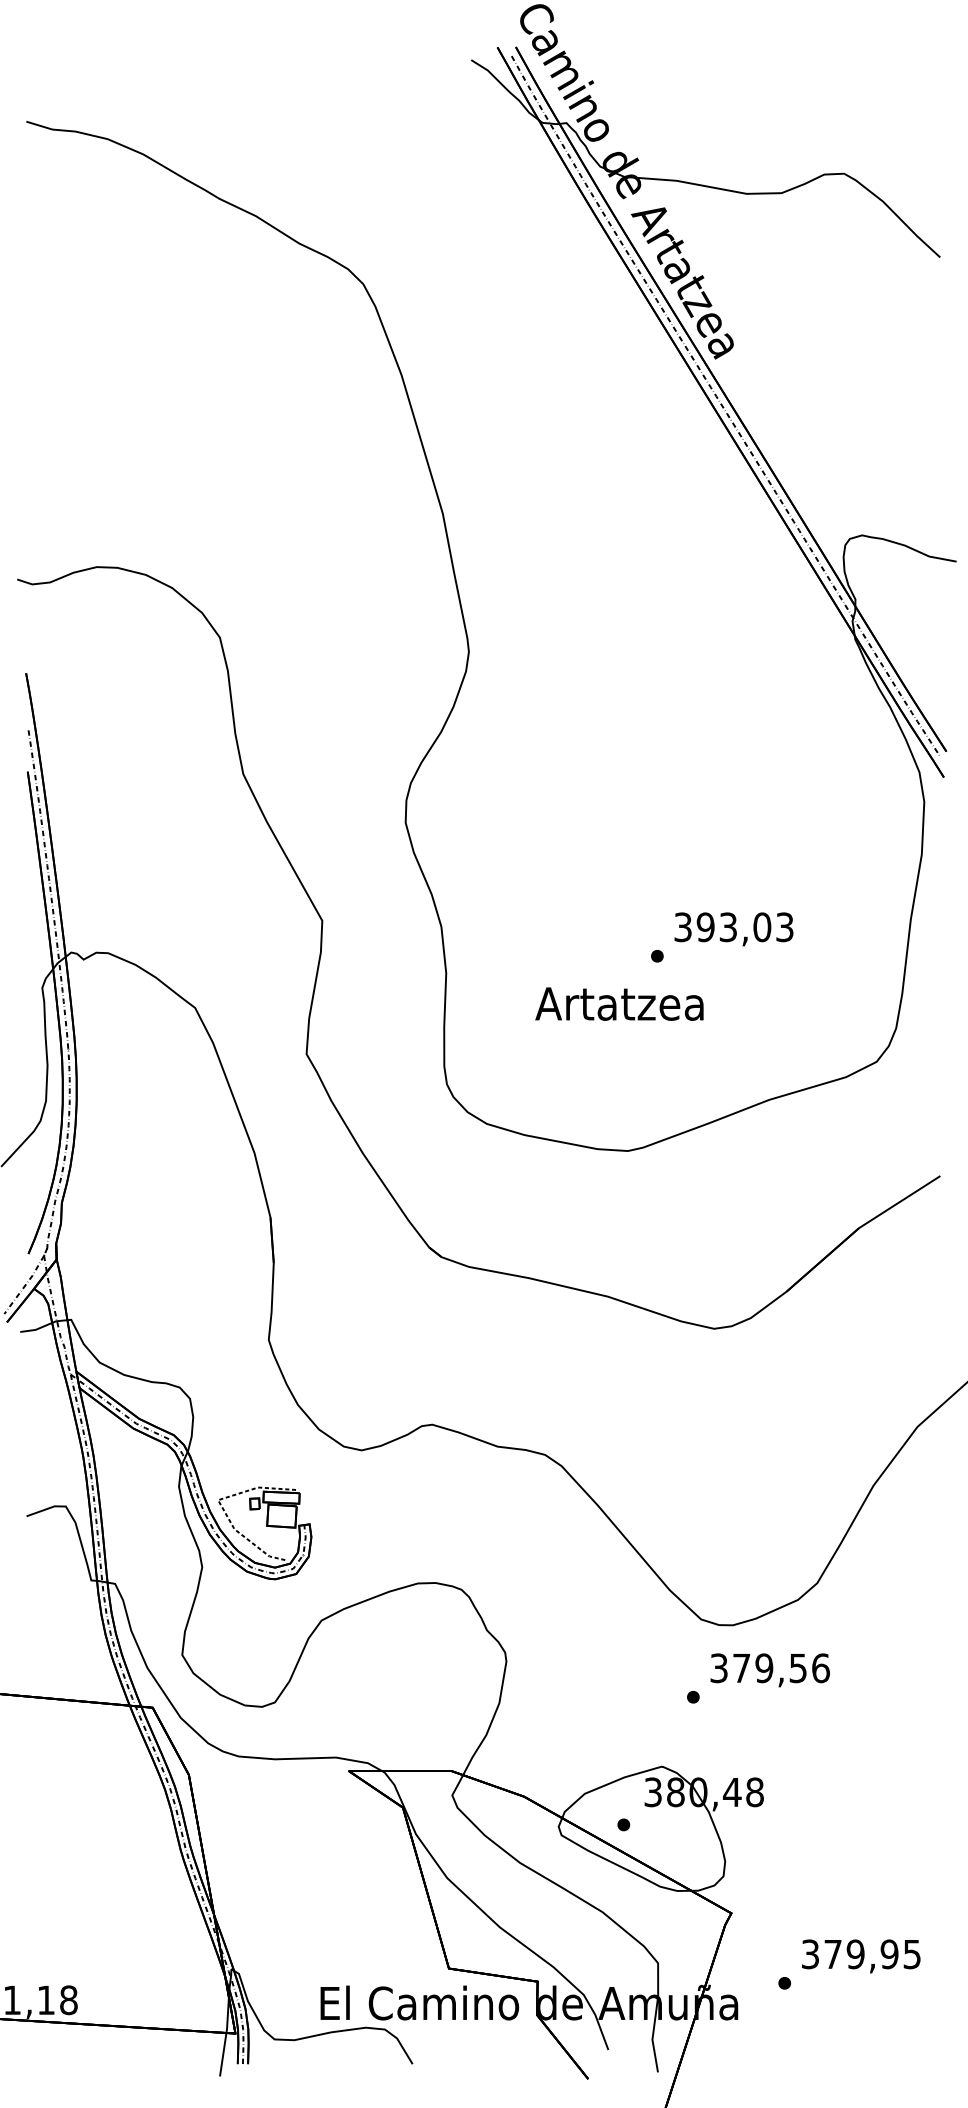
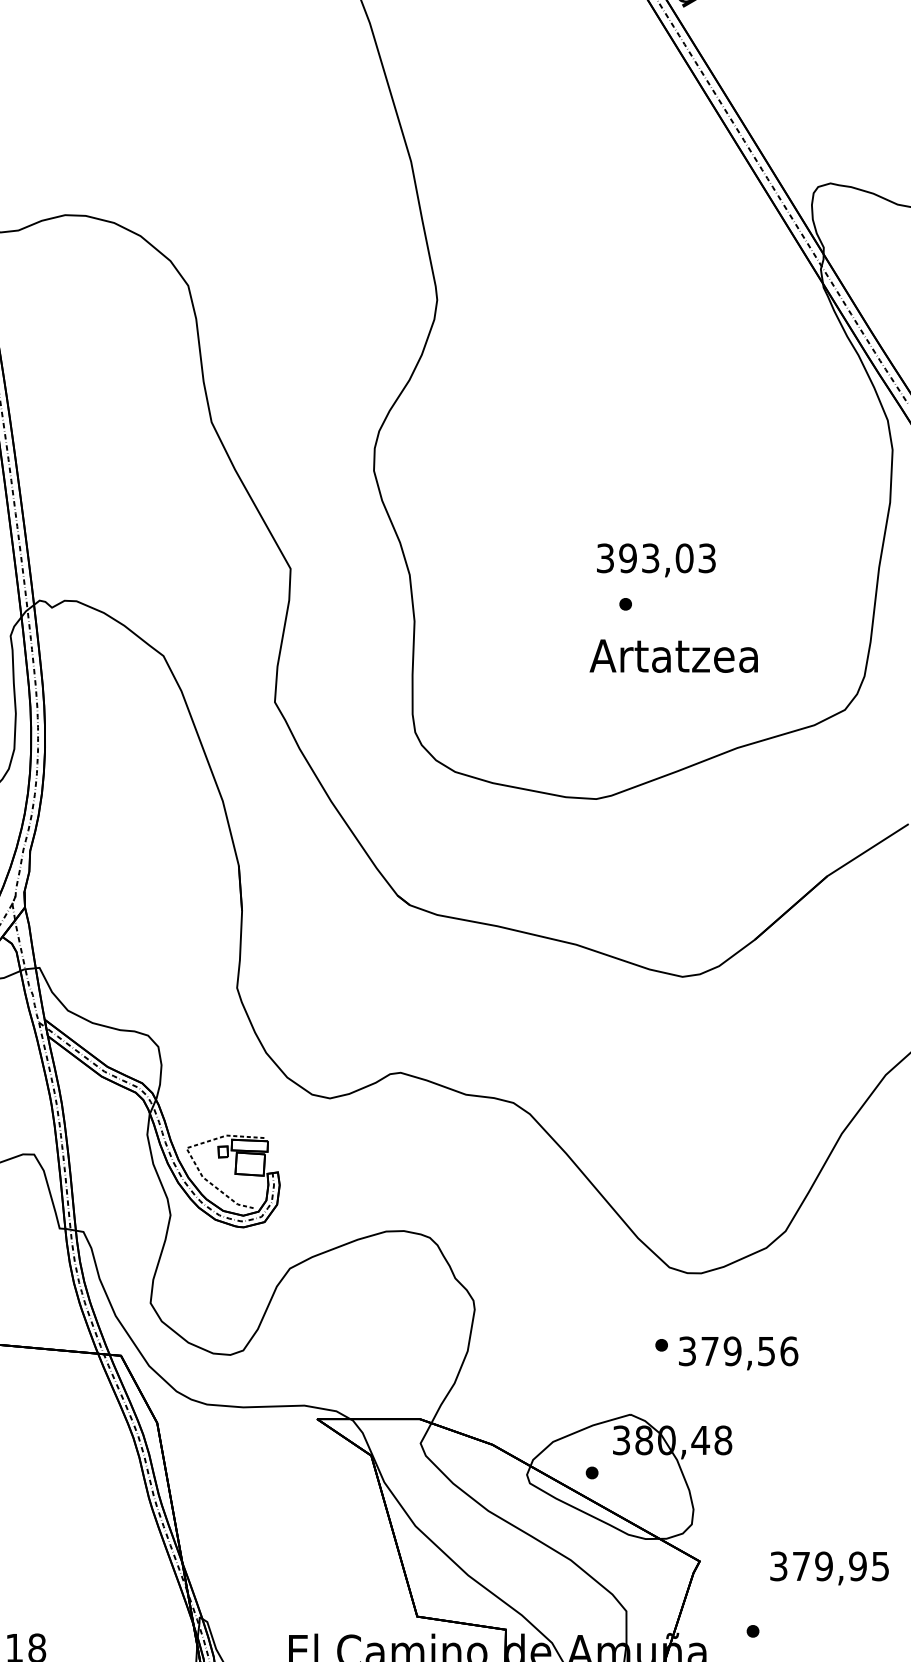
text: (733, 929) -> (655, 560), moved
text: (619, 1003) -> (673, 655), moved
text: (769, 1670) -> (737, 1353), moved
text: (861, 1956) -> (829, 1568), moved

